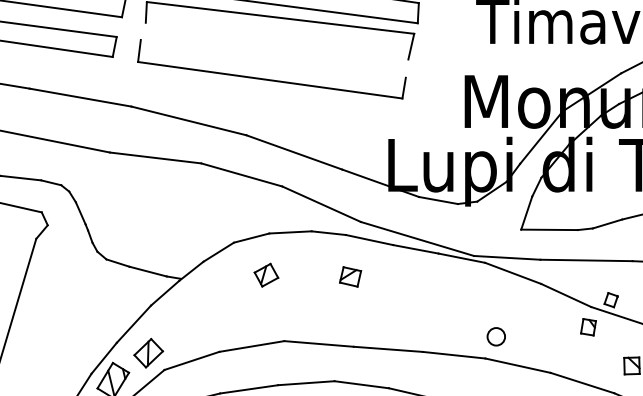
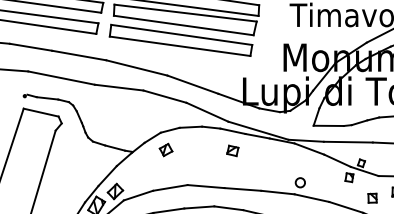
line: (276, 41) -> (183, 25), added
line: (272, 58) -> (181, 34), added
part: (265, 274) -> (165, 149), moved
part: (349, 276) -> (232, 150), moved

